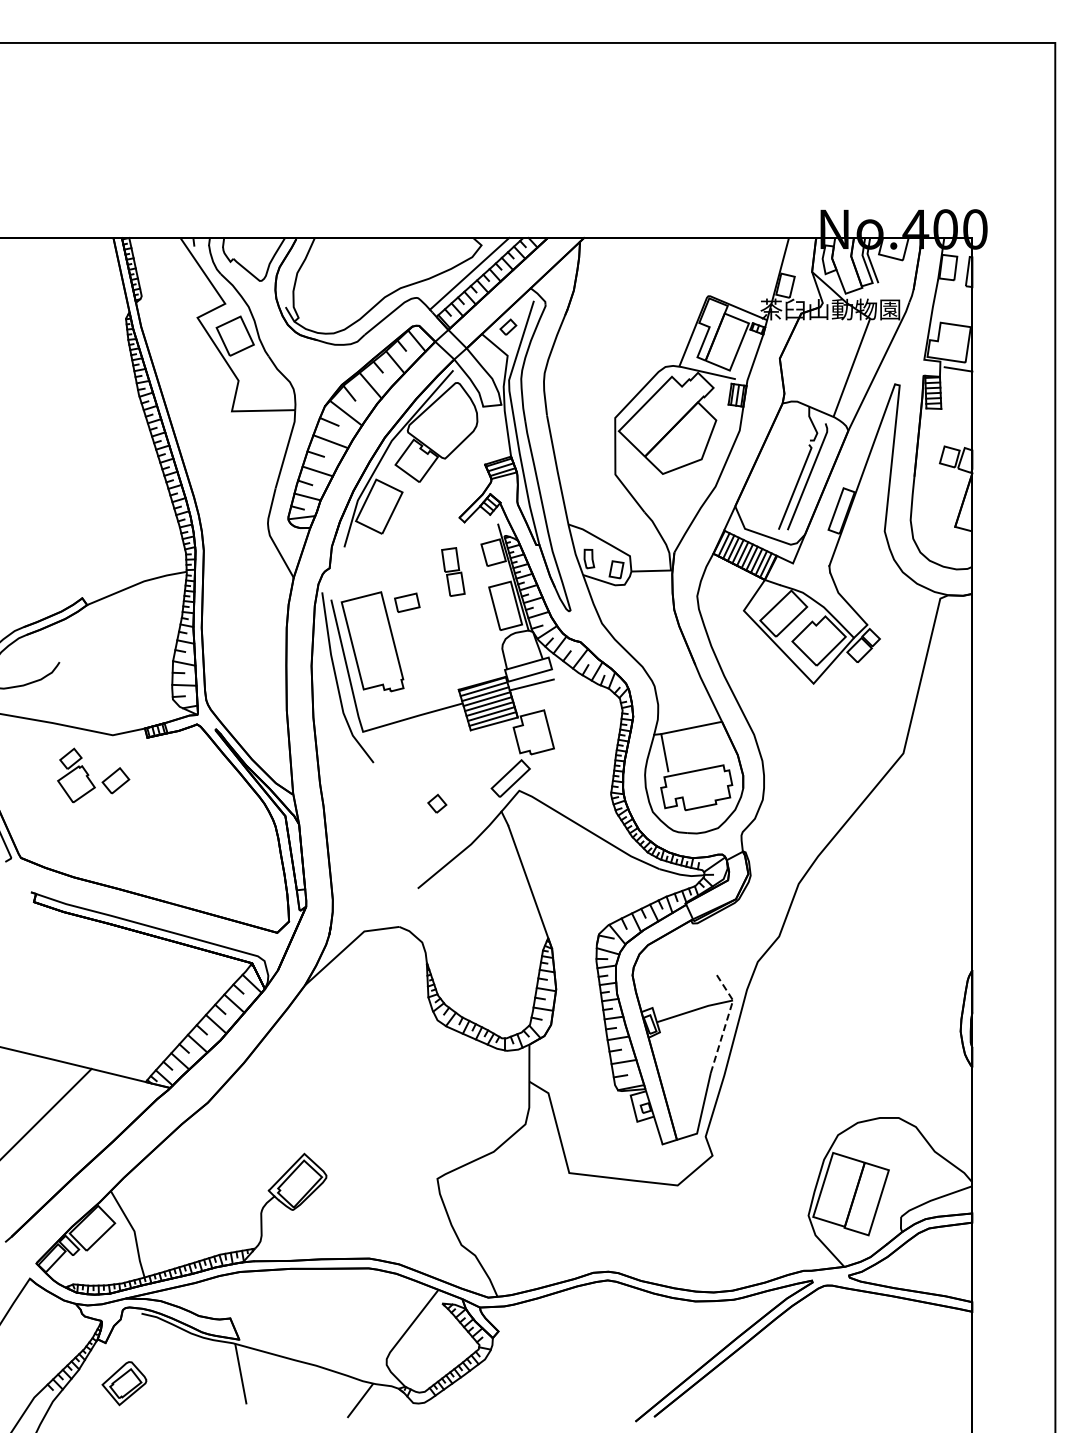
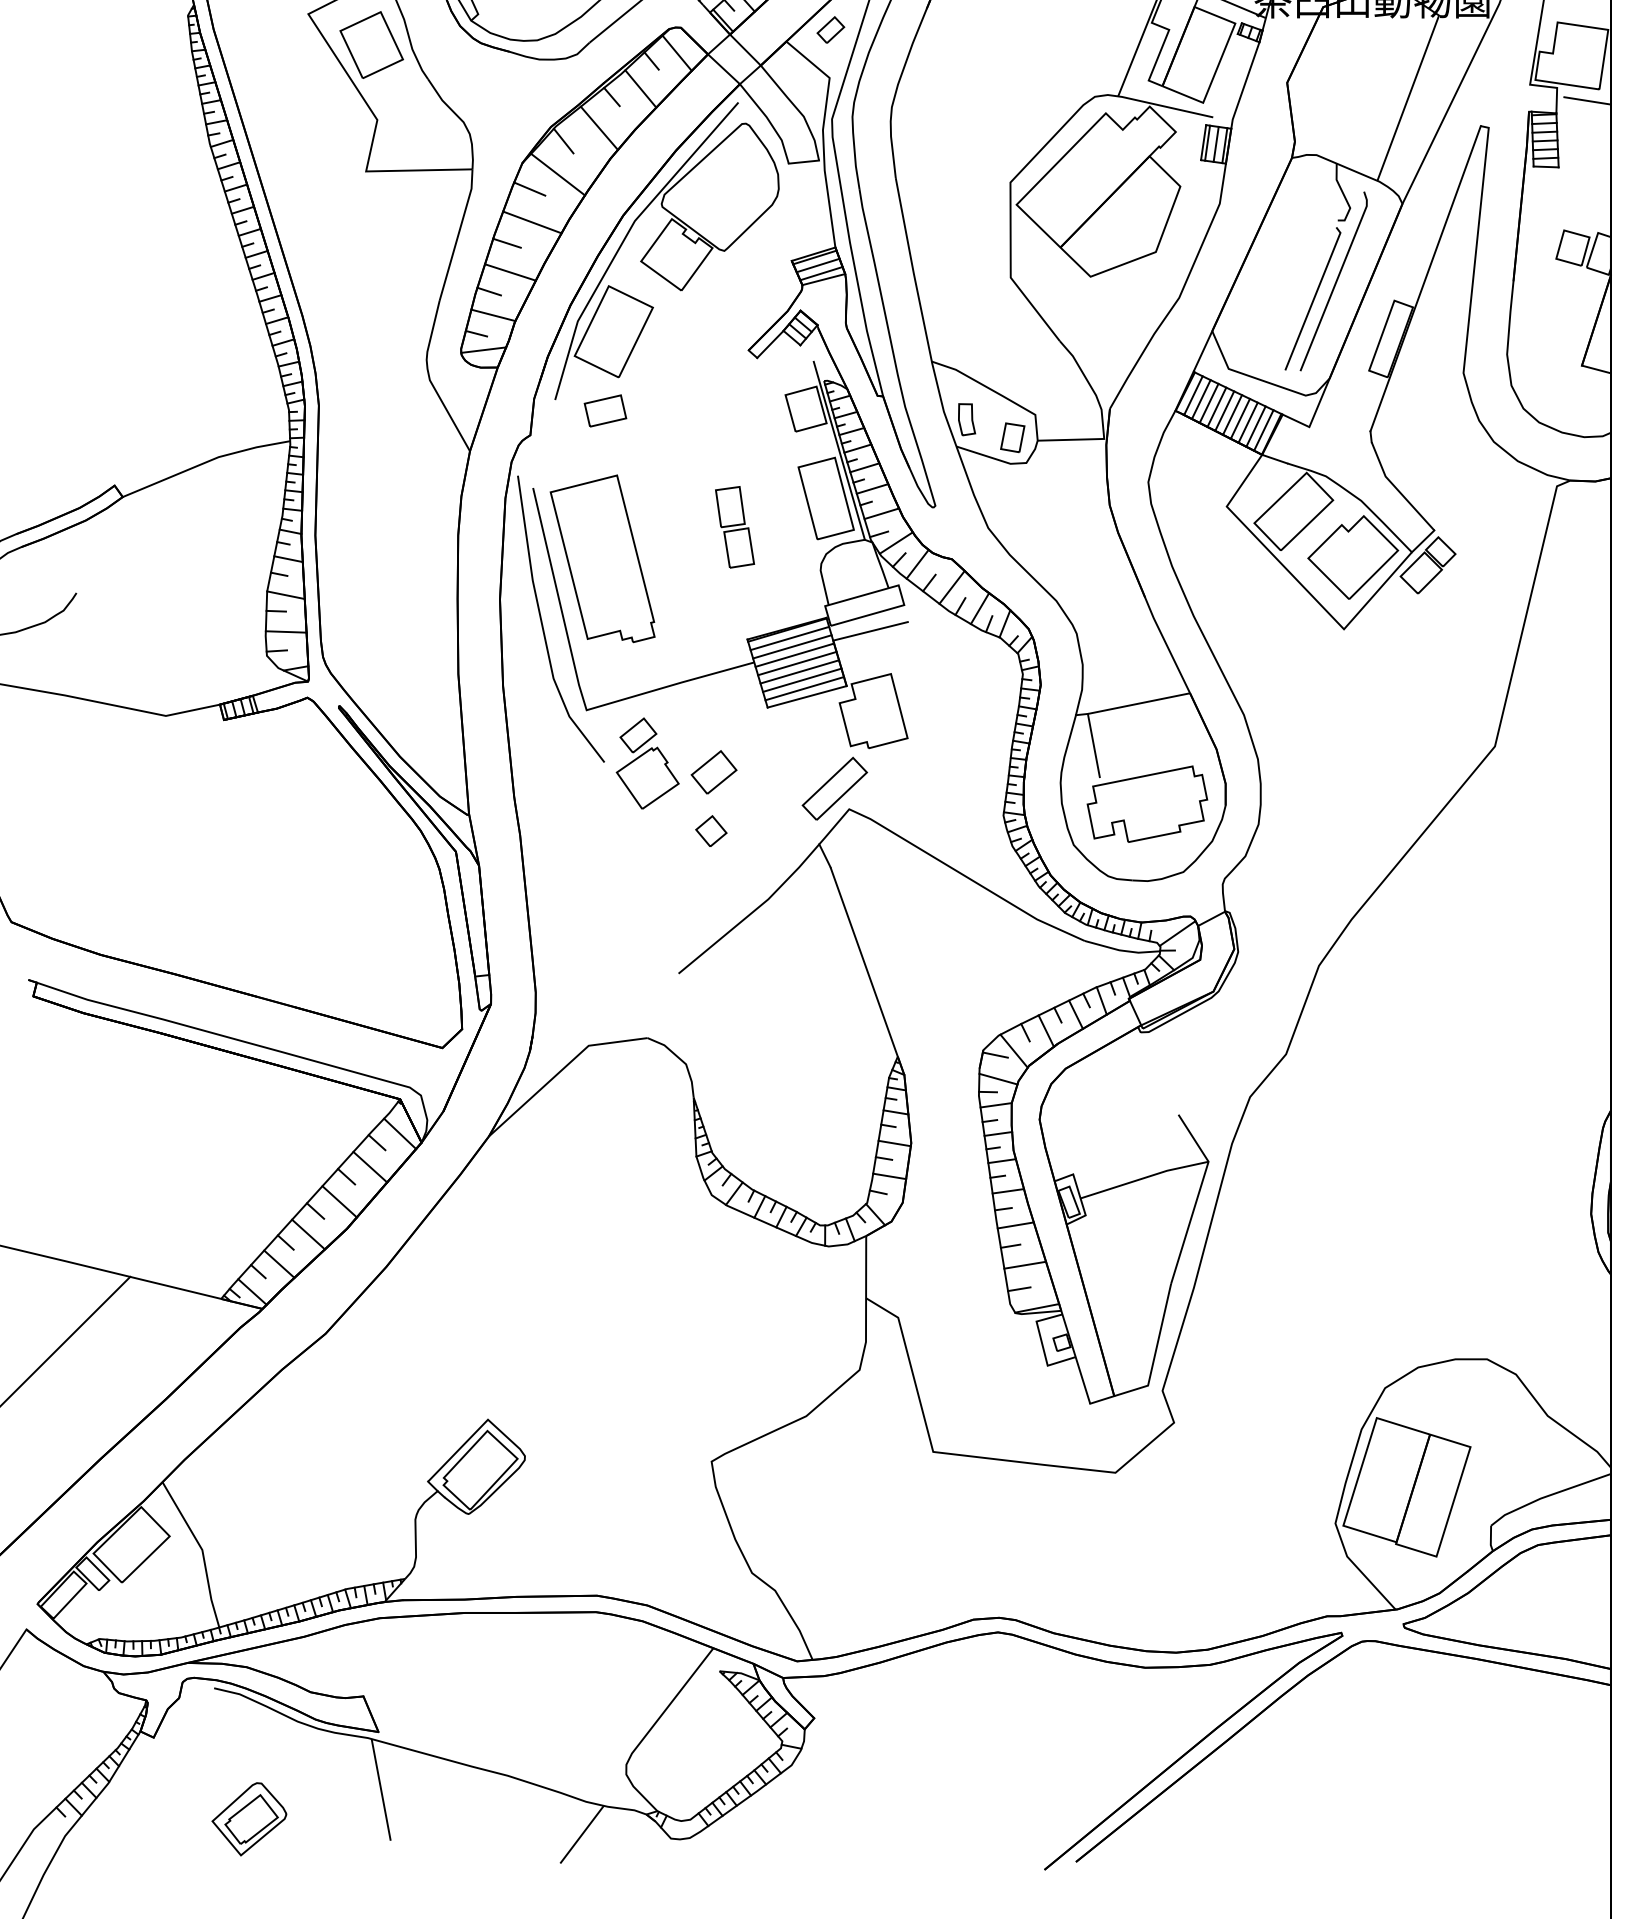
part: (453, 571) -> (735, 526), moved
part: (407, 602) -> (605, 410), moved
part: (93, 775) -> (676, 763), moved
line: (727, 1019) -> (1199, 1193), dashed -> solid
part: (124, 1383) -> (249, 1819), moved

